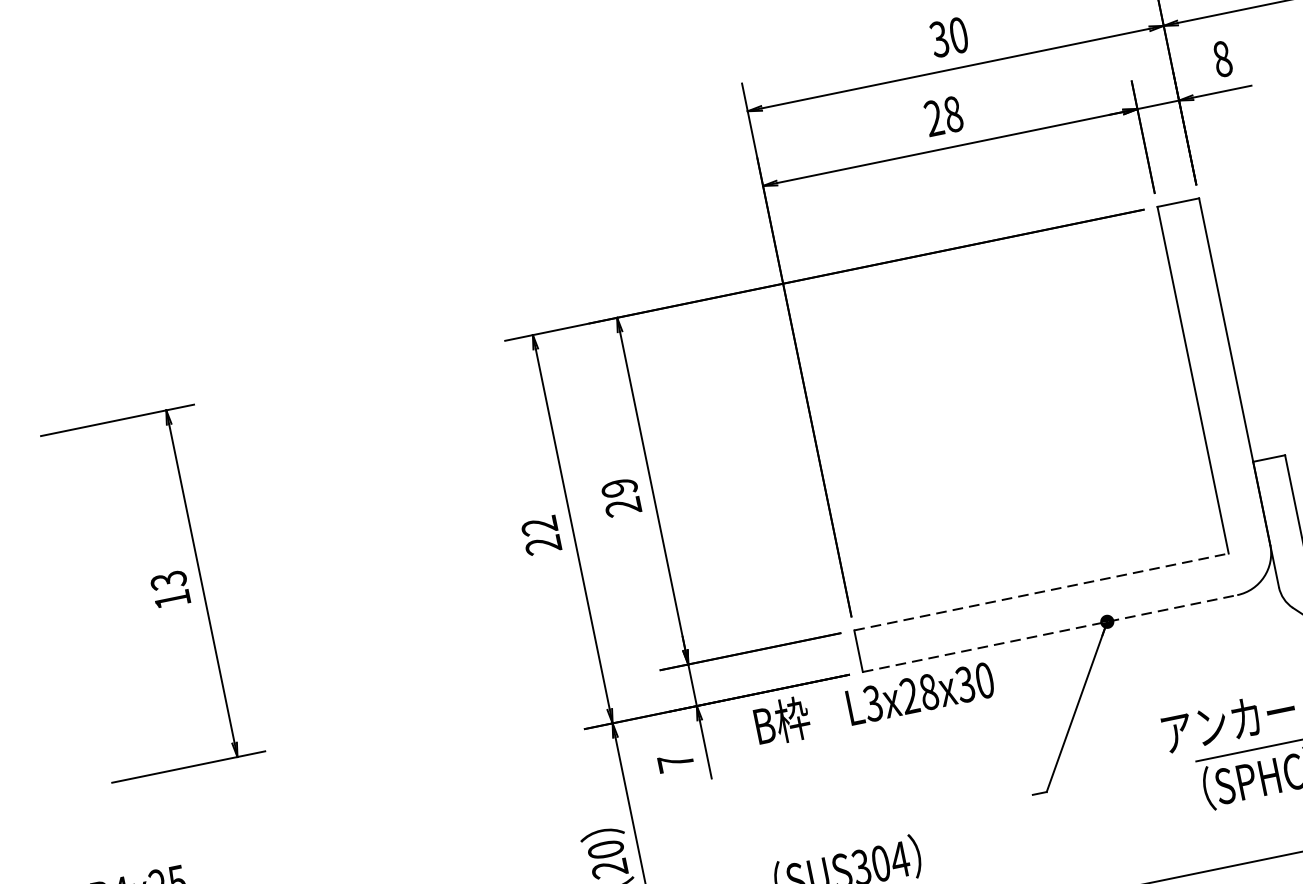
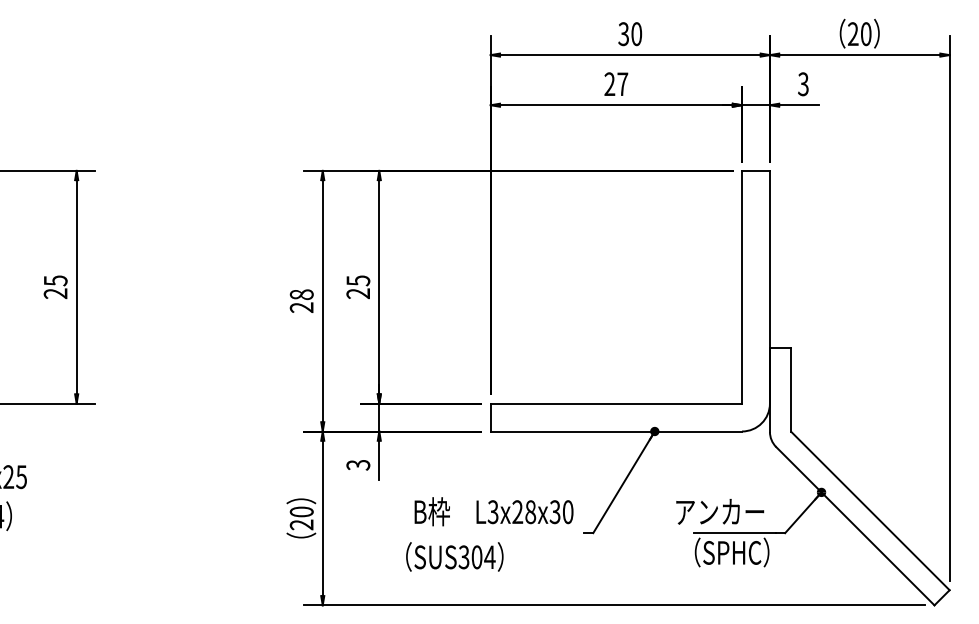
text: (1222, 57) -> (803, 83), 8 -> 3
text: (953, 114) -> (622, 84), 28 -> 27
text: (619, 487) -> (358, 280), 29 -> 25
text: (539, 525) -> (301, 294), 22 -> 28
text: (170, 590) -> (55, 287), 13 -> 25
line: (1041, 591) -> (616, 403), dashed -> solid
line: (1050, 633) -> (616, 431), dashed -> solid
text: (873, 702) -> (493, 511), moved
text: (675, 761) -> (358, 464), 7 -> 3

